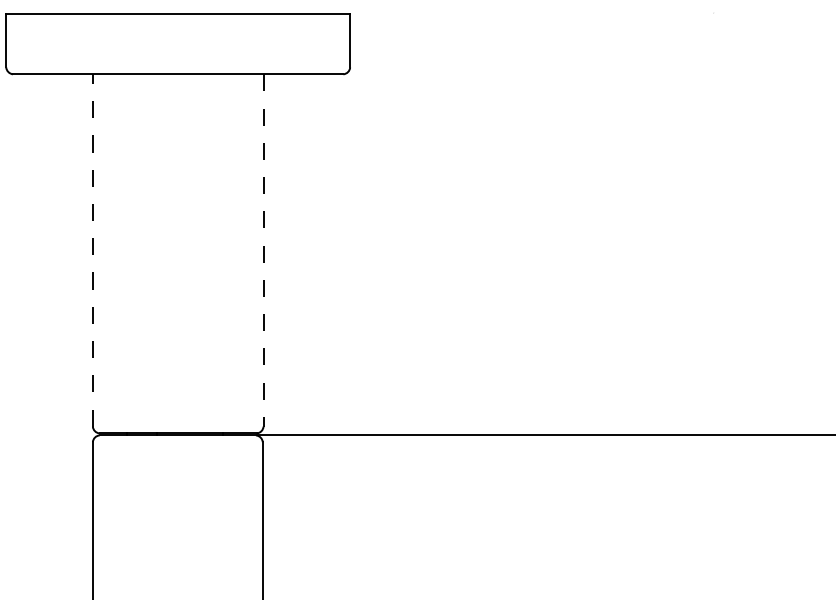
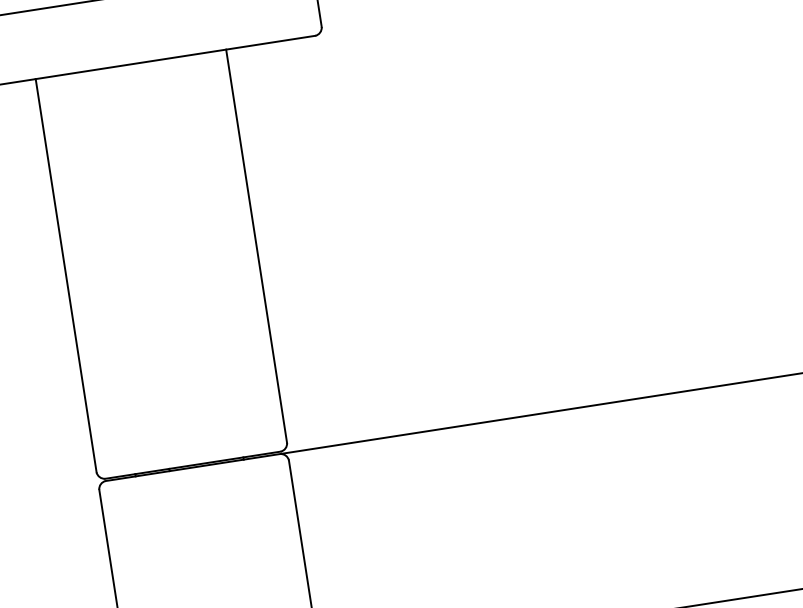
line: (92, 249) -> (65, 274), dashed -> solid
line: (263, 250) -> (256, 246), dashed -> solid

